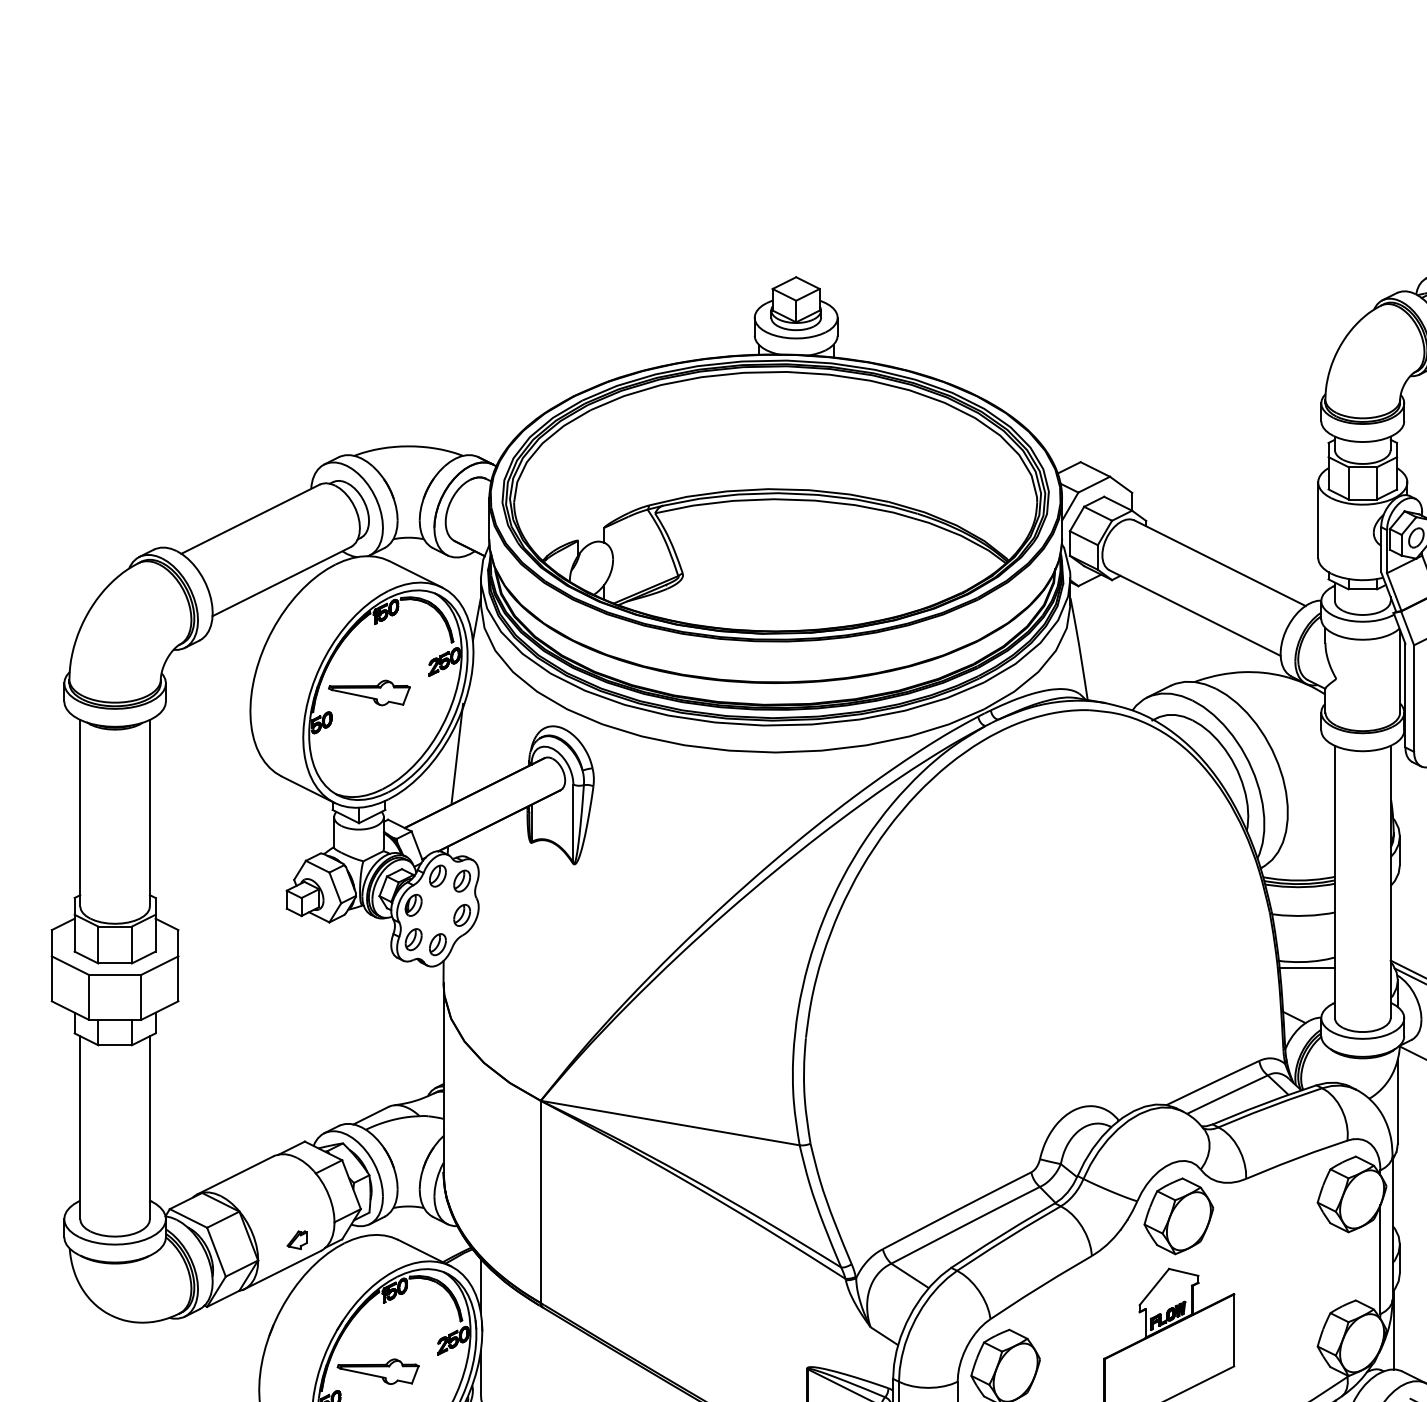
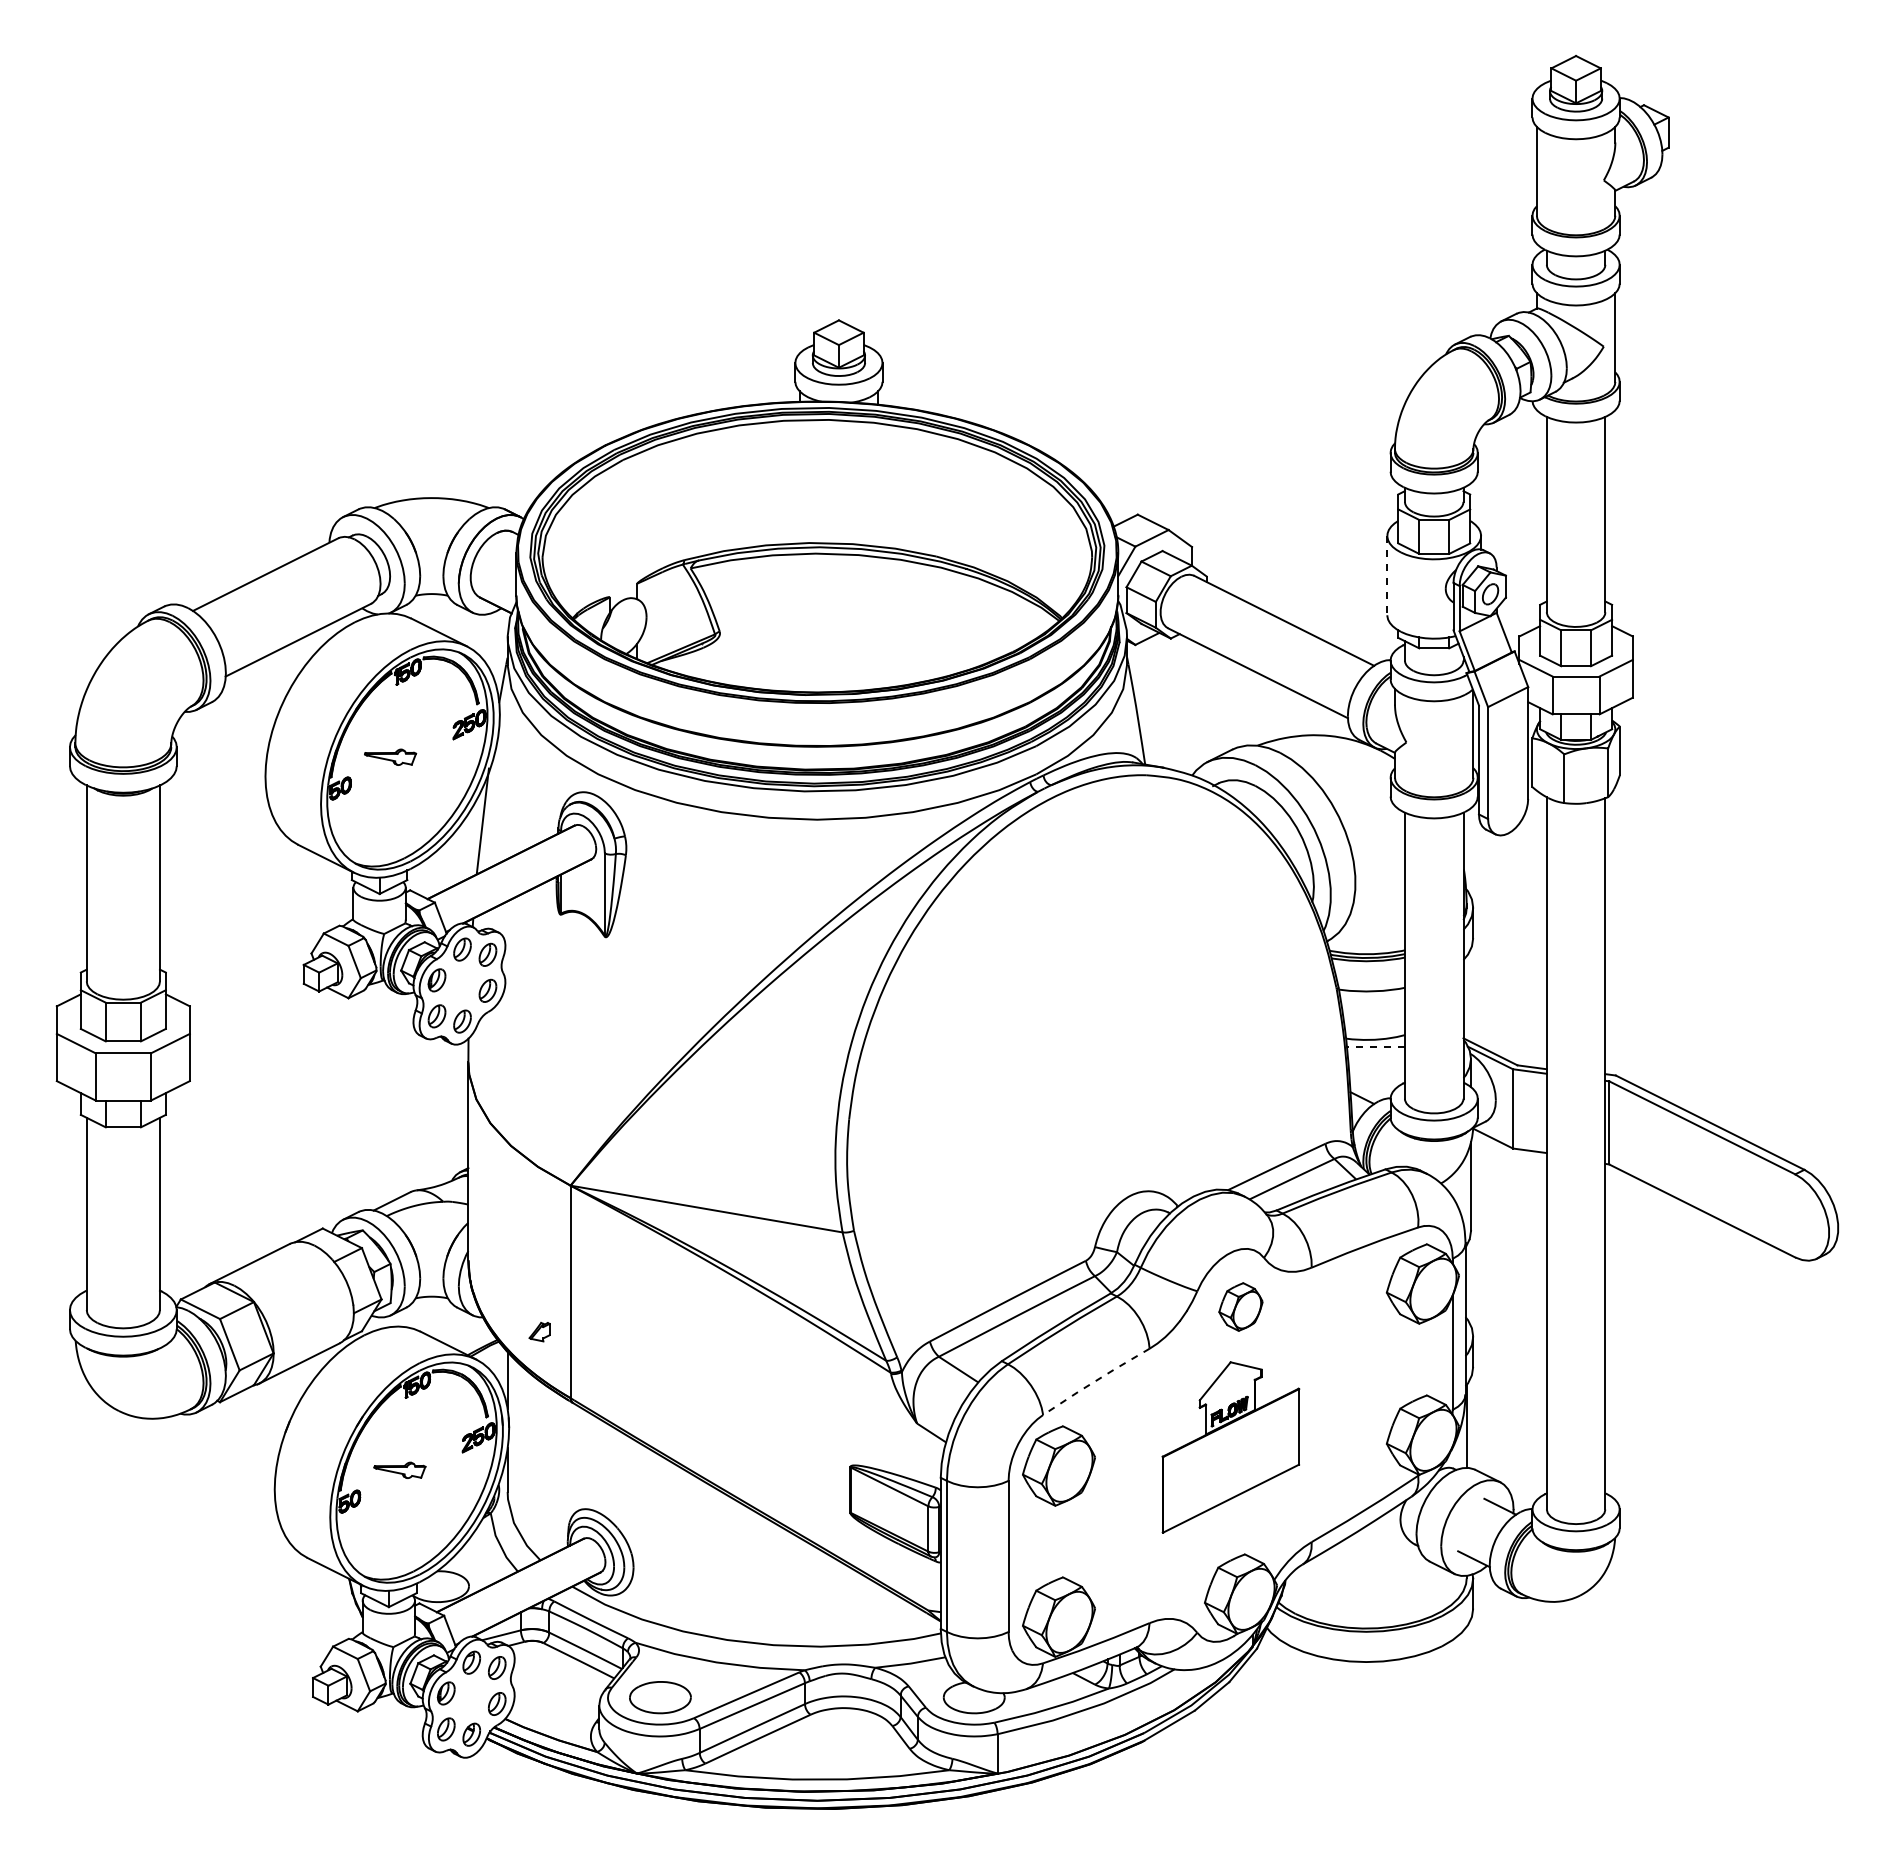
line: (1318, 520) -> (1387, 575), solid -> dashed
part: (369, 693) -> (390, 757), size x0.6
line: (1306, 968) -> (1375, 1046), solid -> dashed
part: (1178, 1215) -> (1240, 1306), size x0.6
part: (297, 1240) -> (539, 1332), moved
line: (1040, 1287) -> (1095, 1381), solid -> dashed
part: (377, 1371) -> (399, 1470), size x0.6

